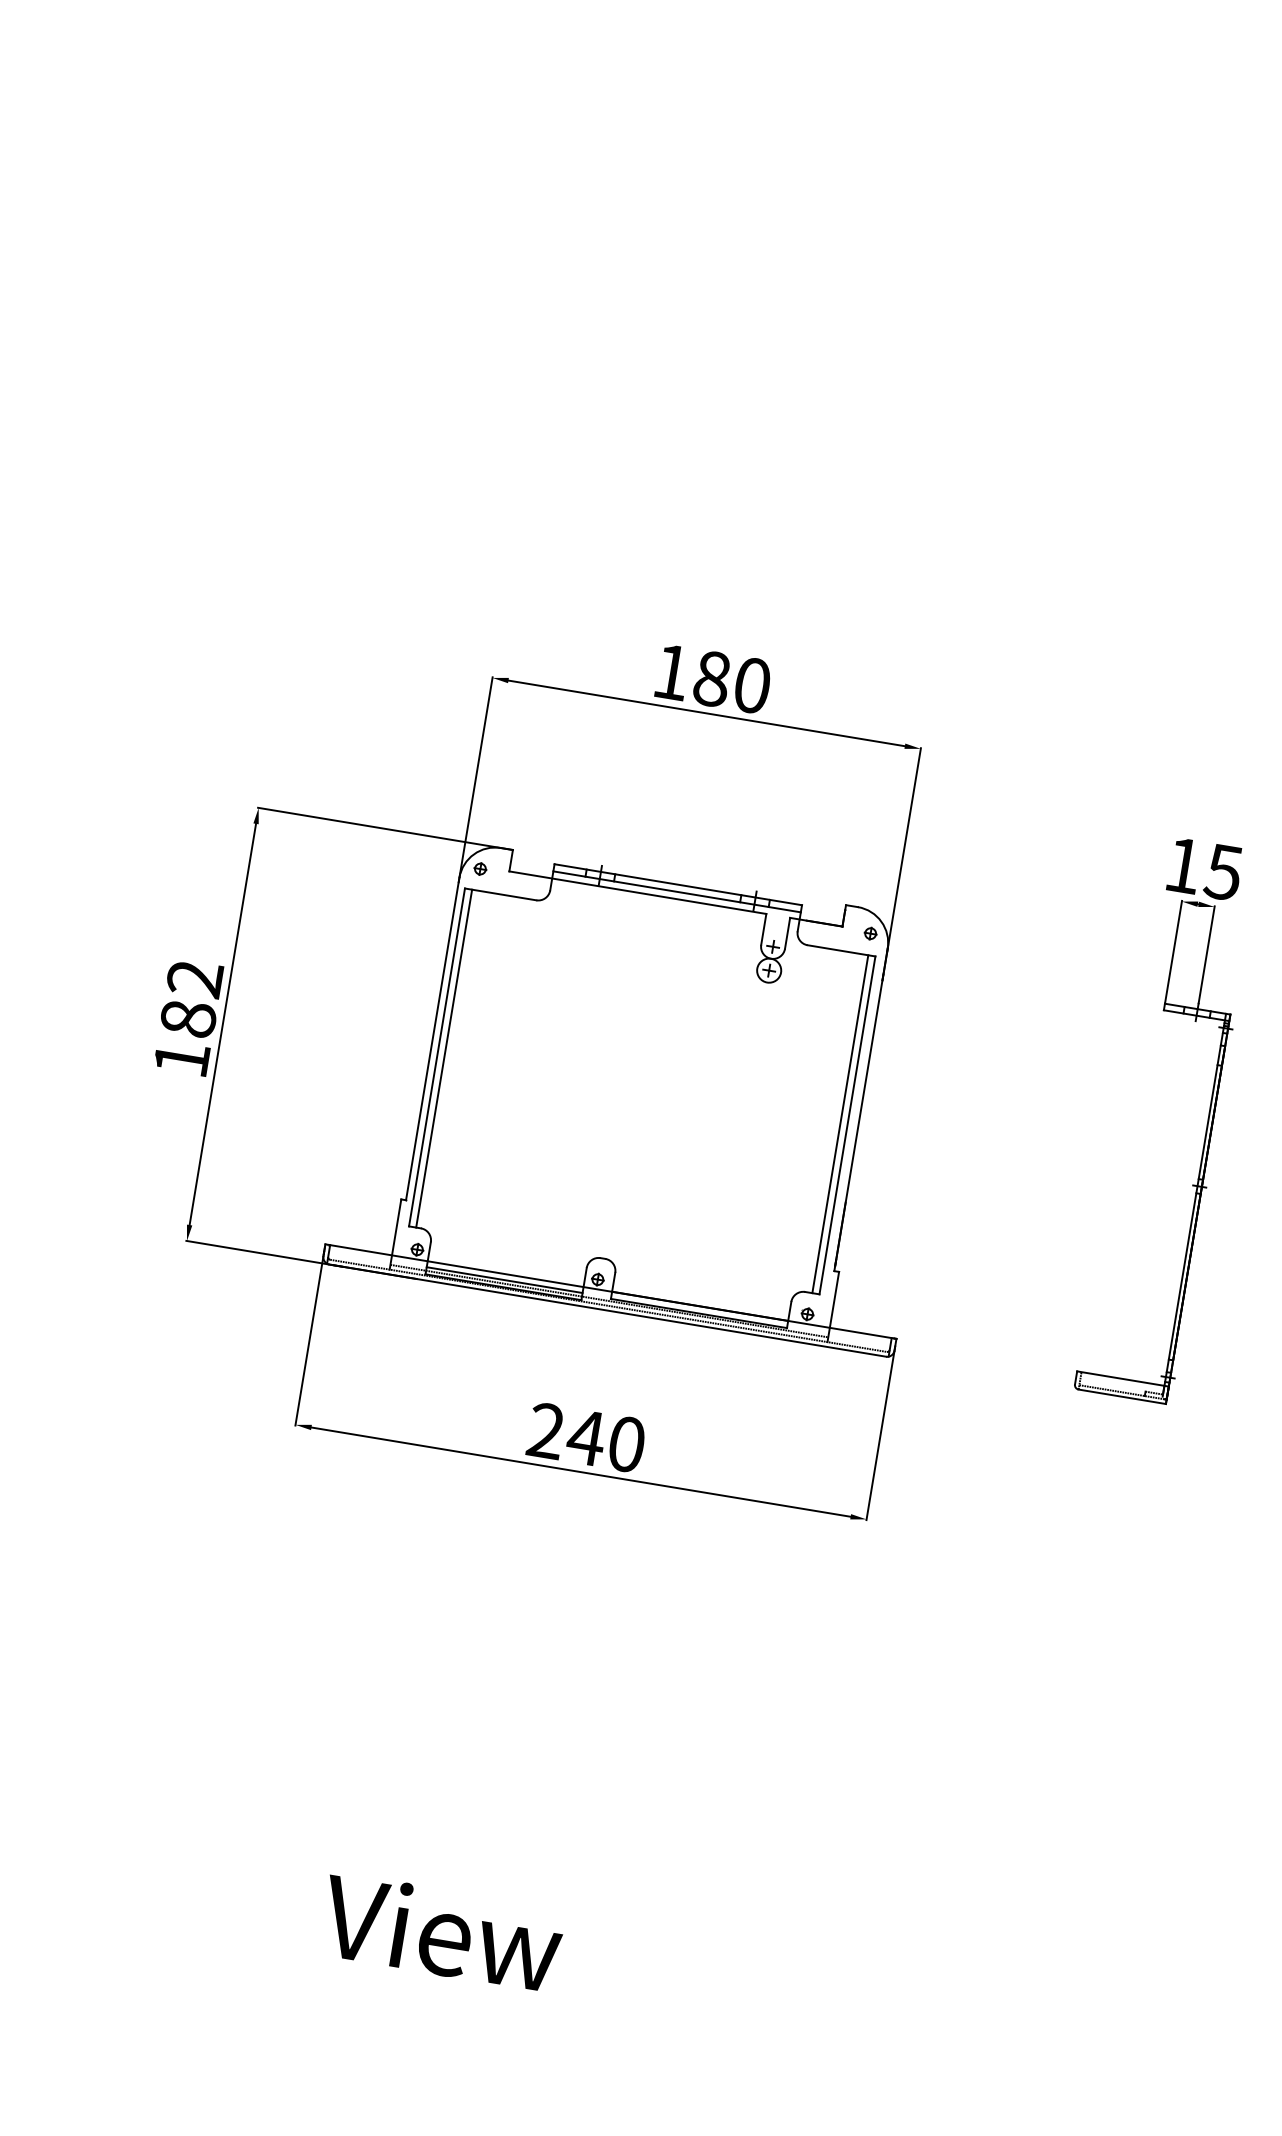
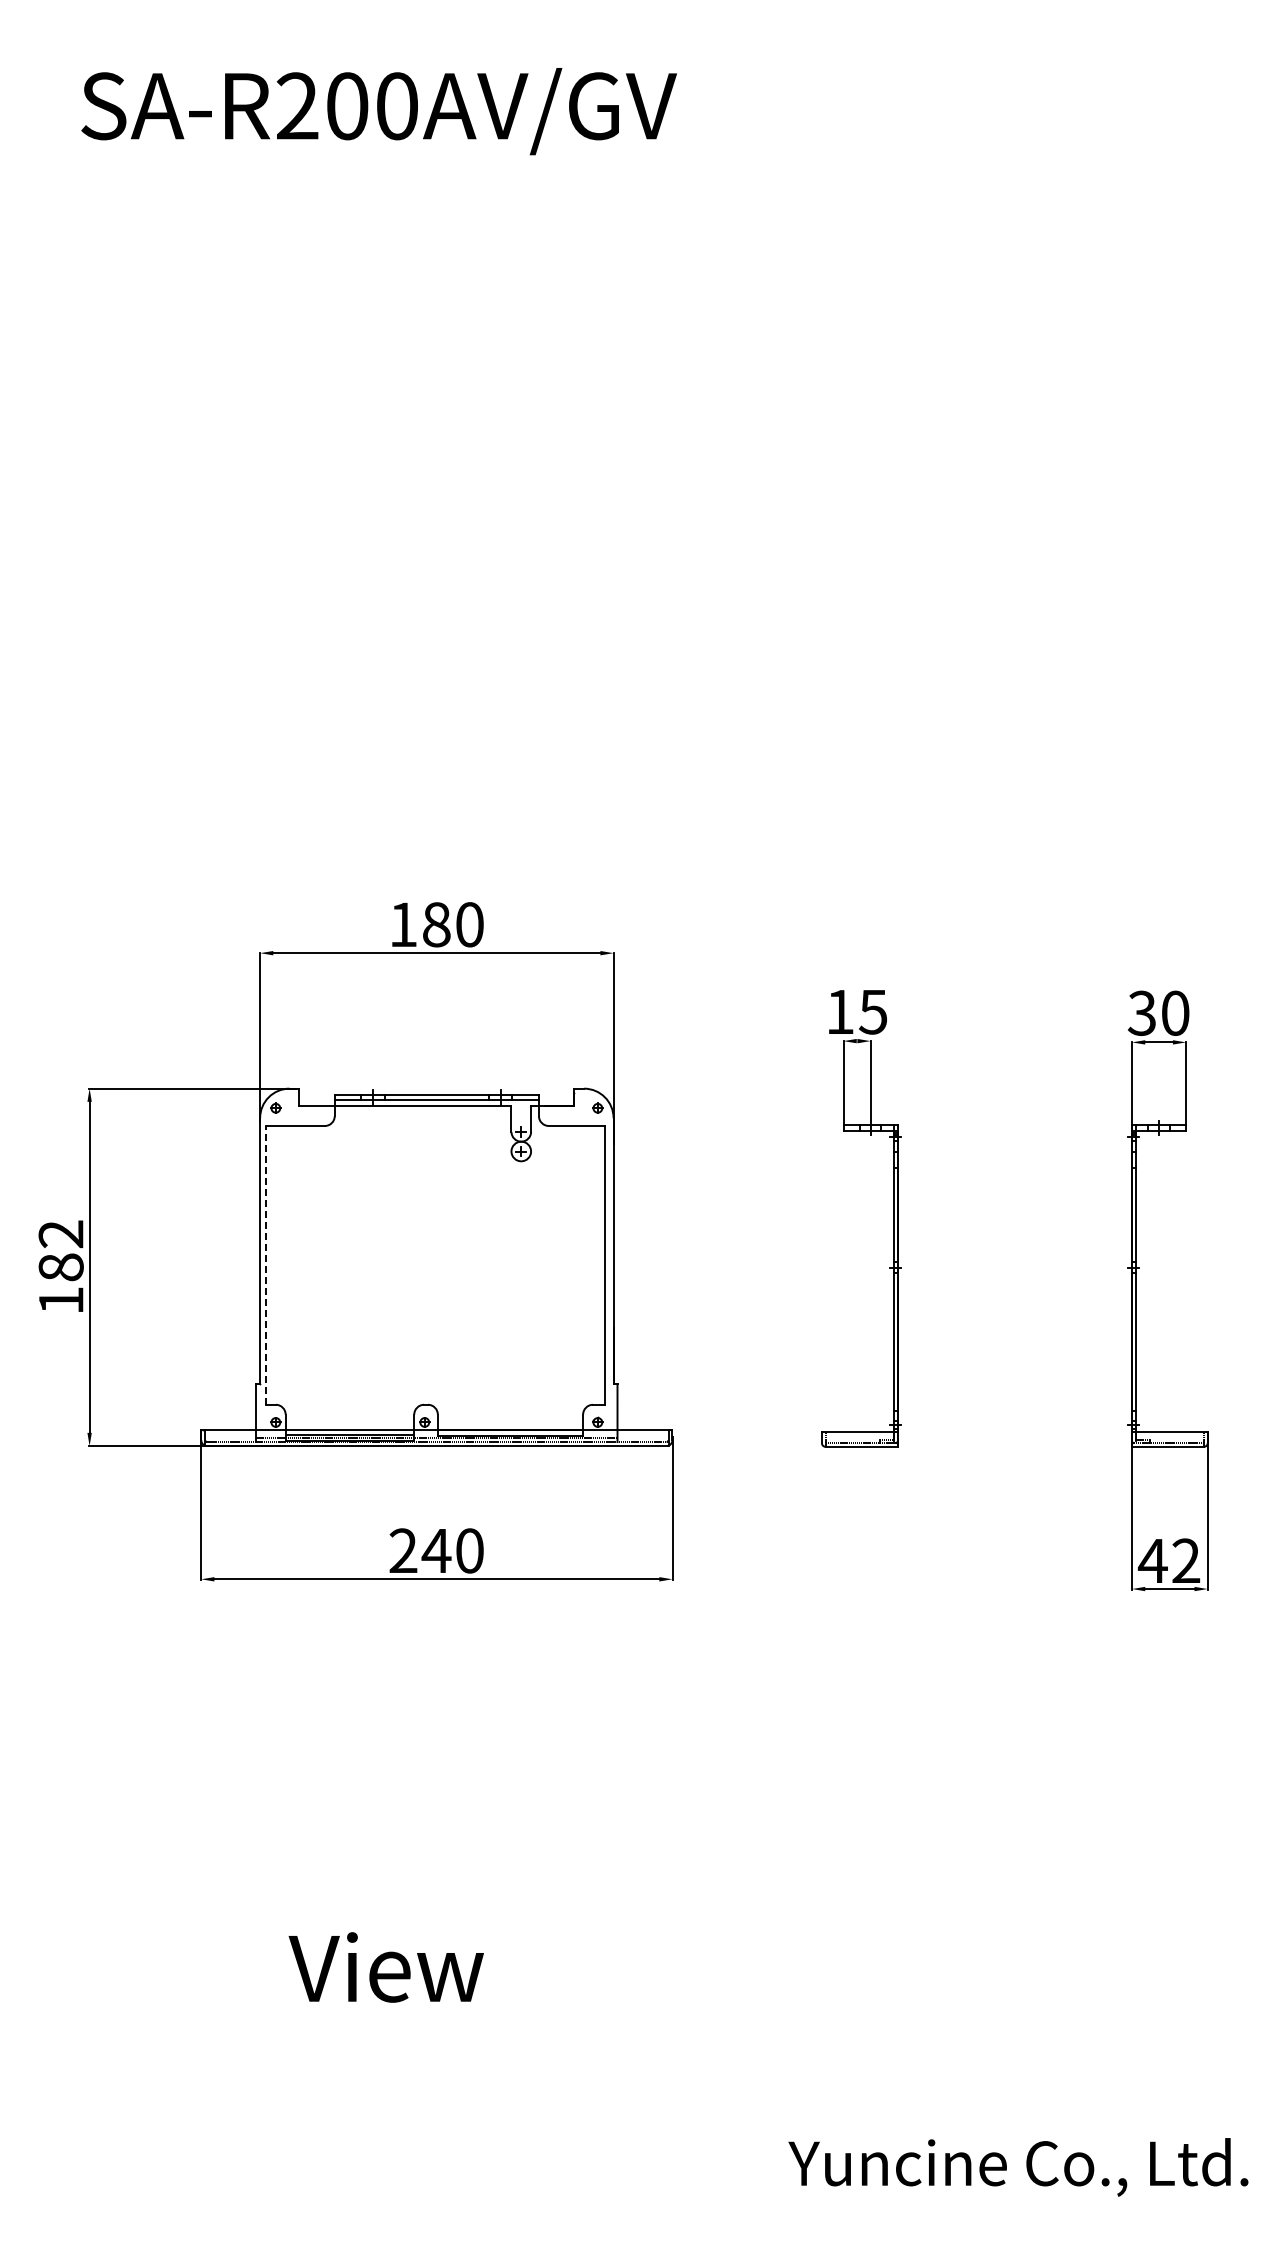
line: (437, 1056) -> (266, 1264), solid -> dashed
line: (443, 1057) -> (271, 1264), removed
line: (840, 1123) -> (598, 1264), removed

